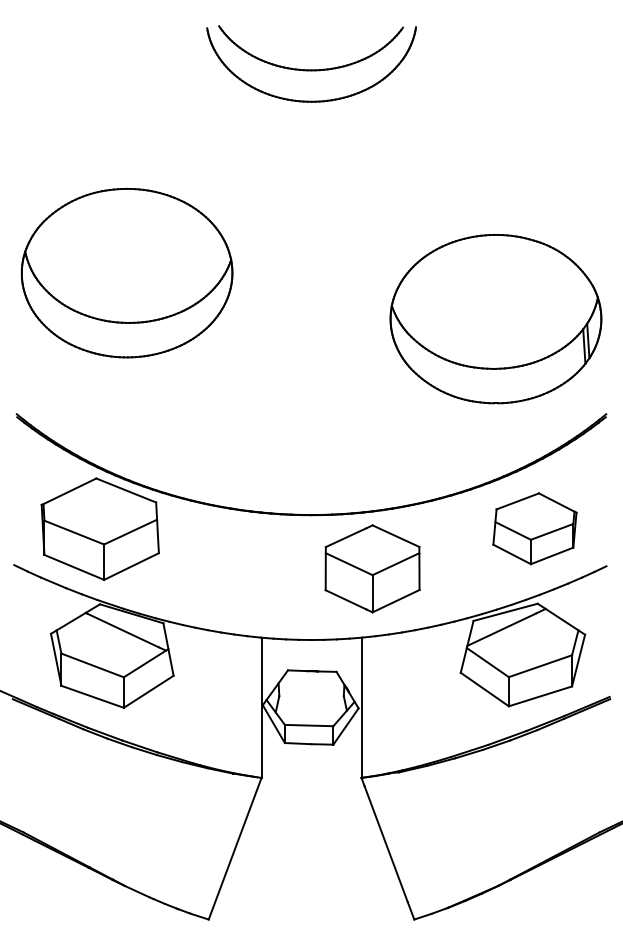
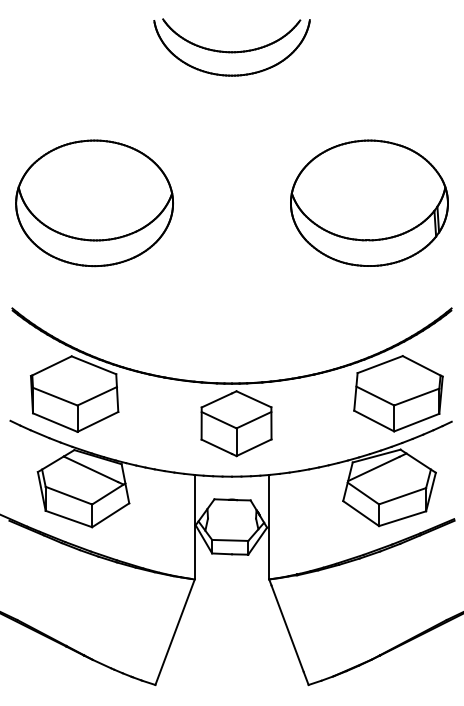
part: (495, 319) -> (369, 203), moved
part: (534, 528) -> (398, 393), size x1.43
part: (372, 568) -> (236, 423), moved

